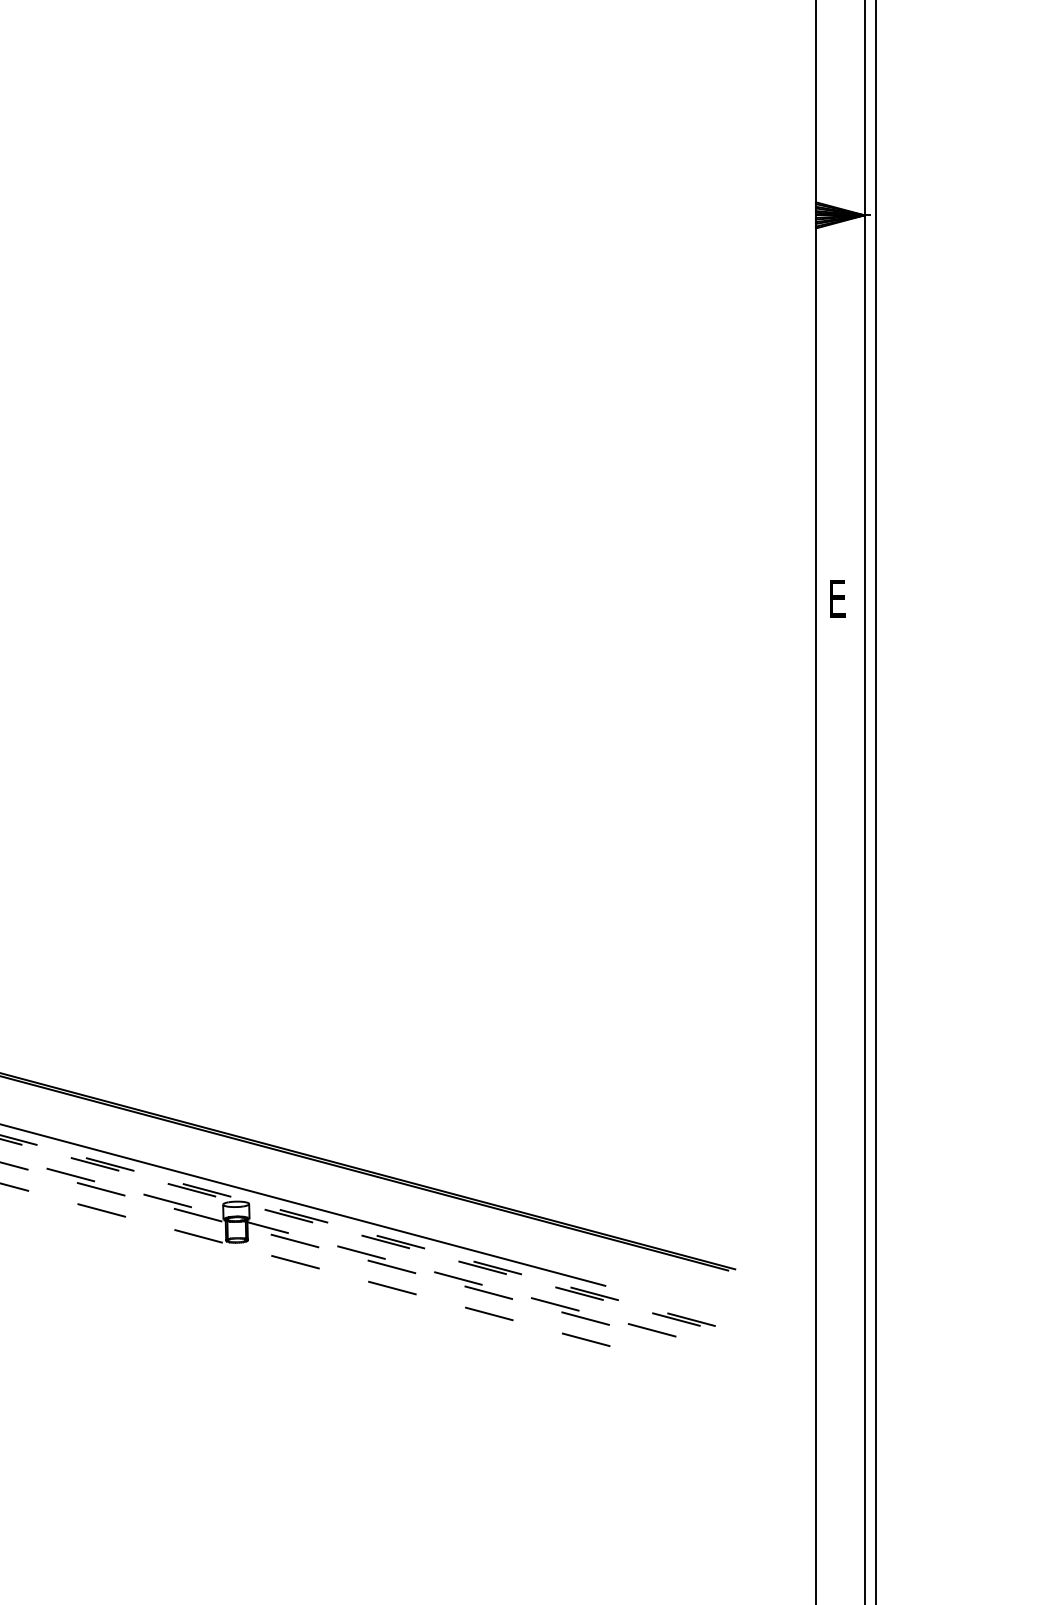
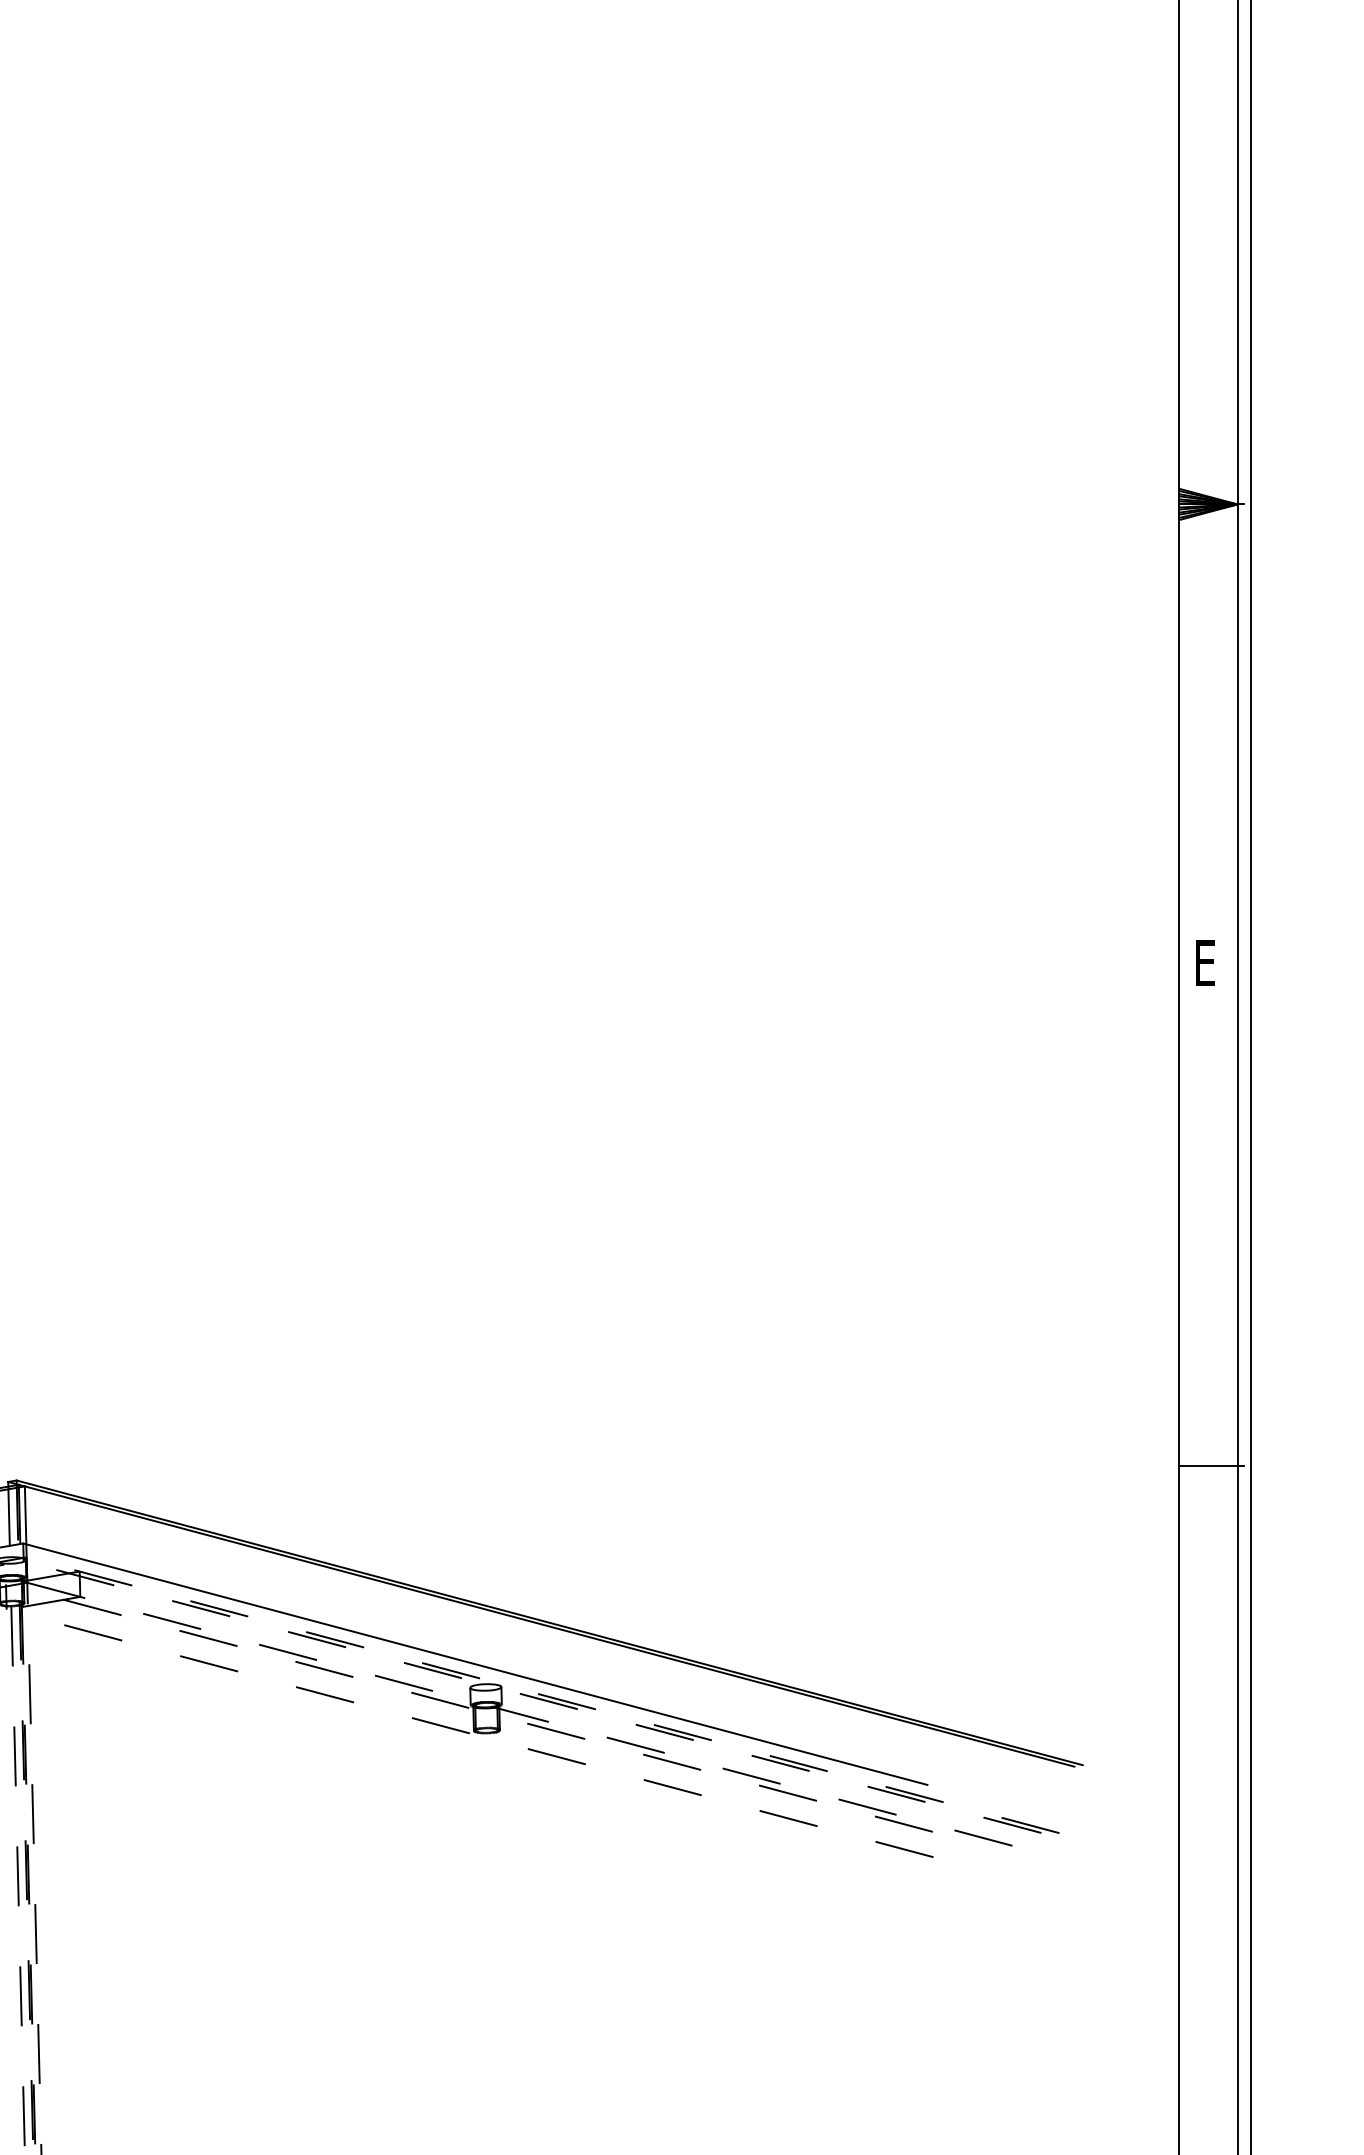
line: (842, 1018) -> (1211, 1465), added

